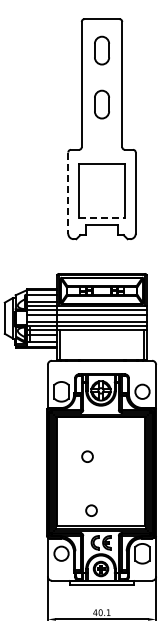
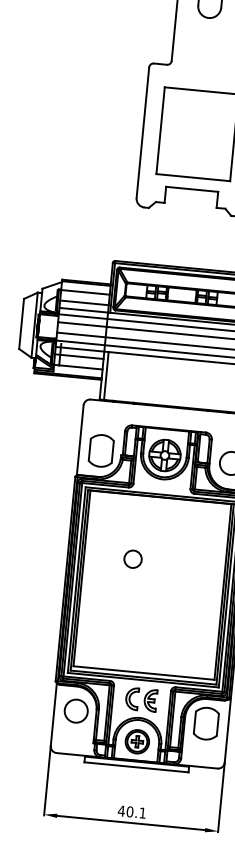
line: (68, 193) -> (143, 133), dashed -> solid
line: (102, 217) -> (194, 177), dashed -> solid
circle: (91, 510) -> (131, 646), removed

